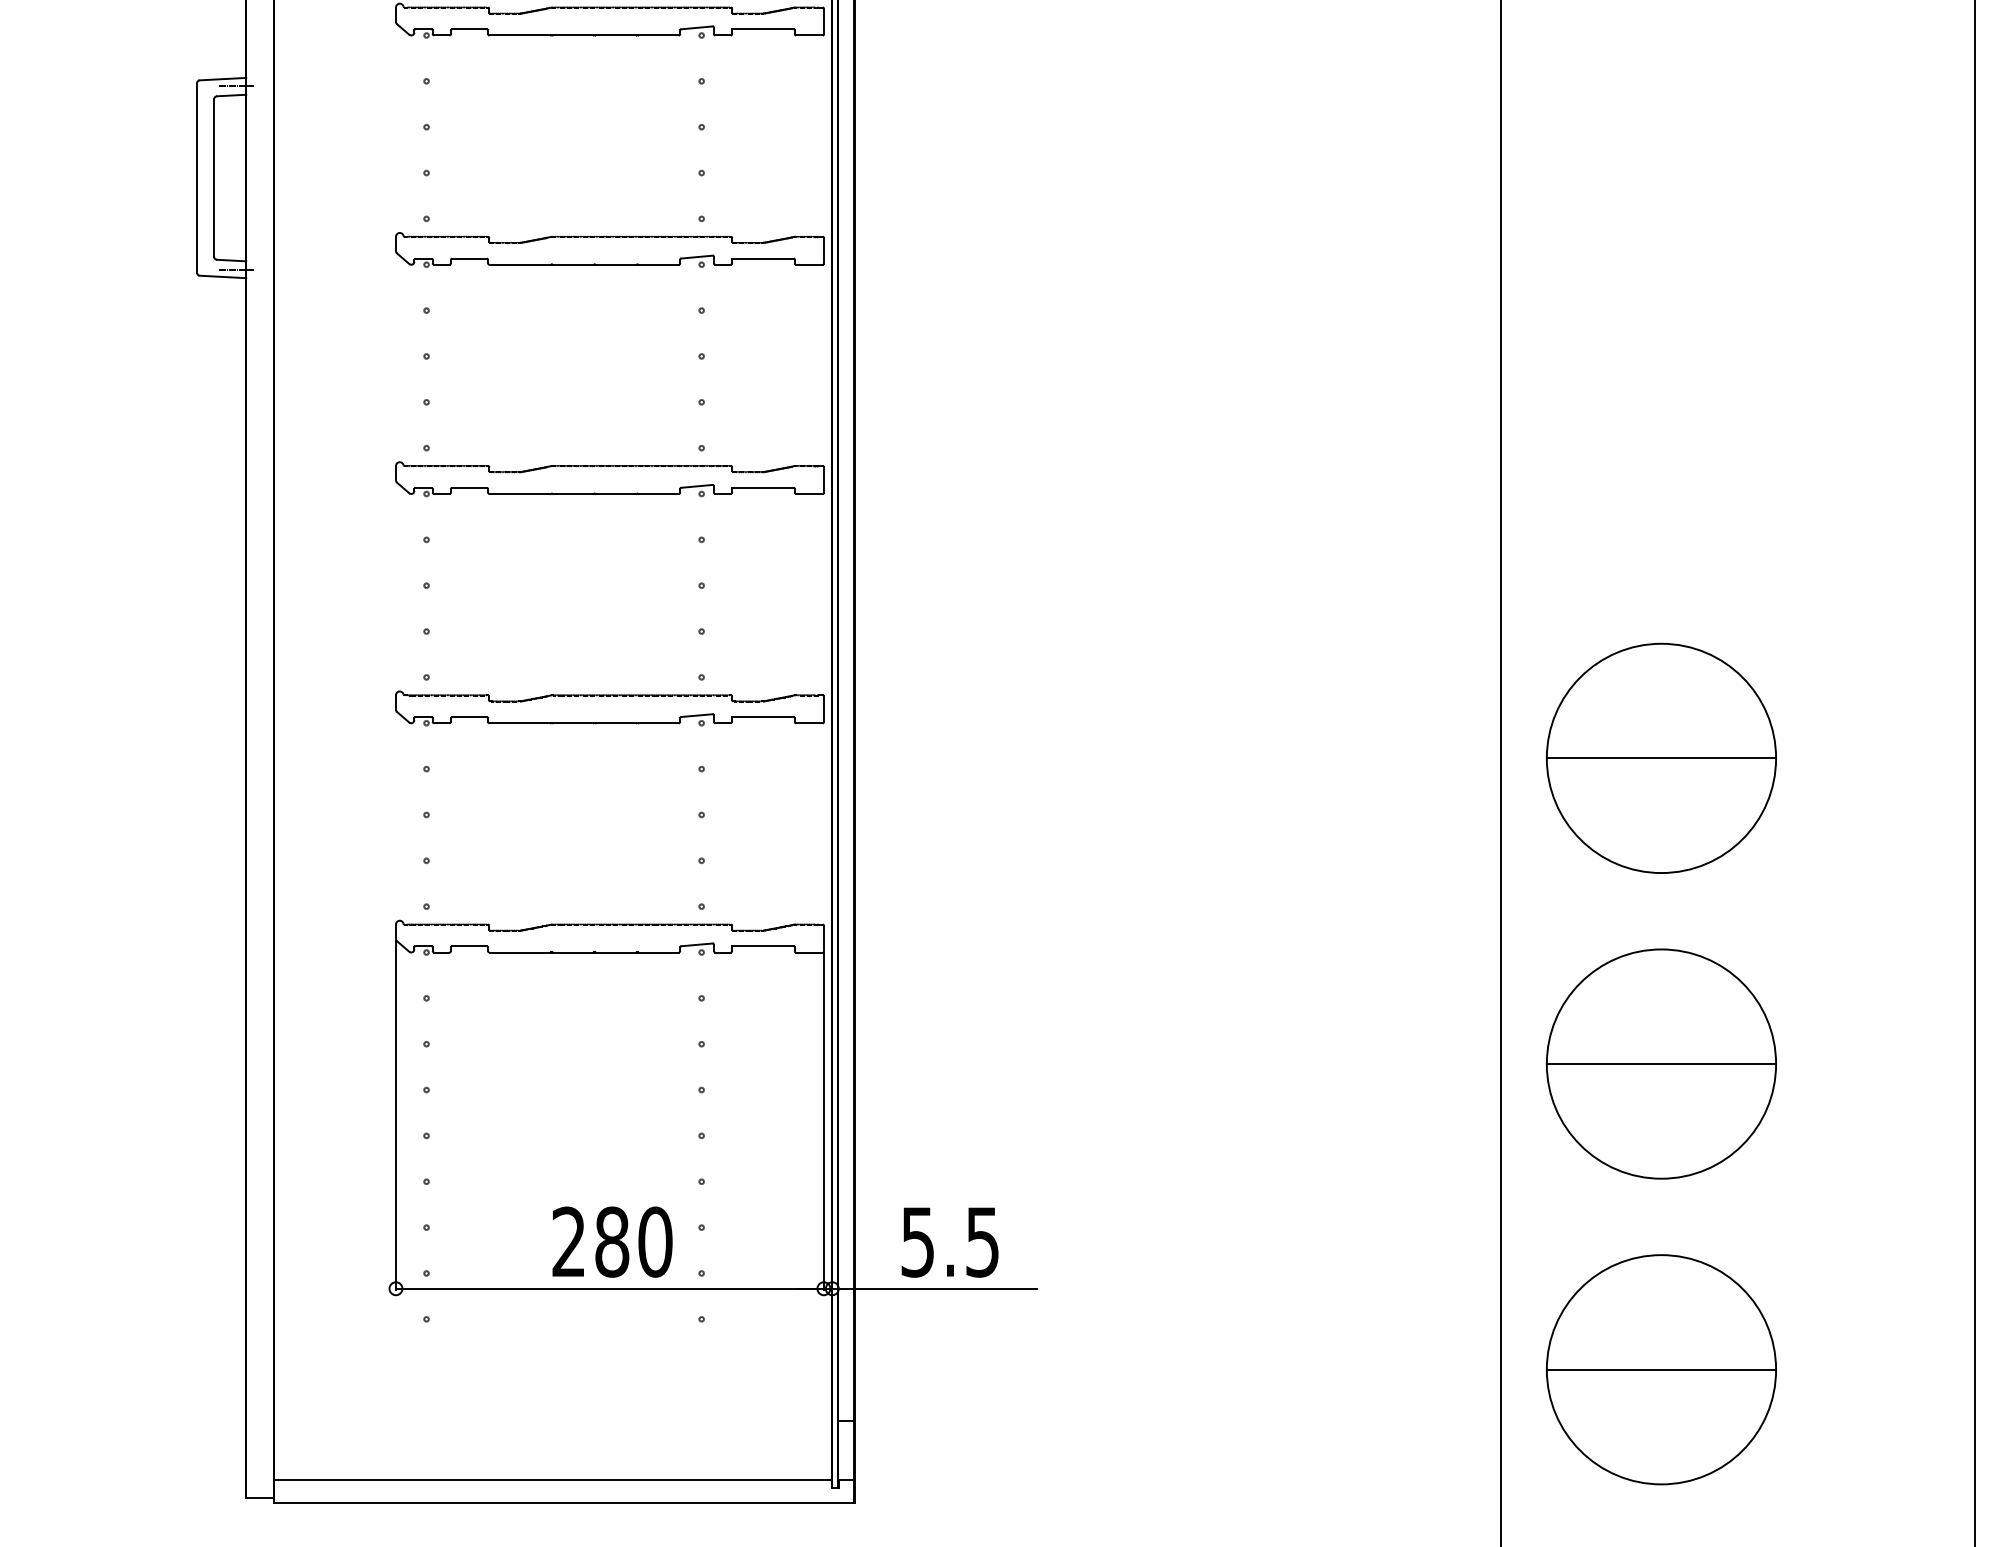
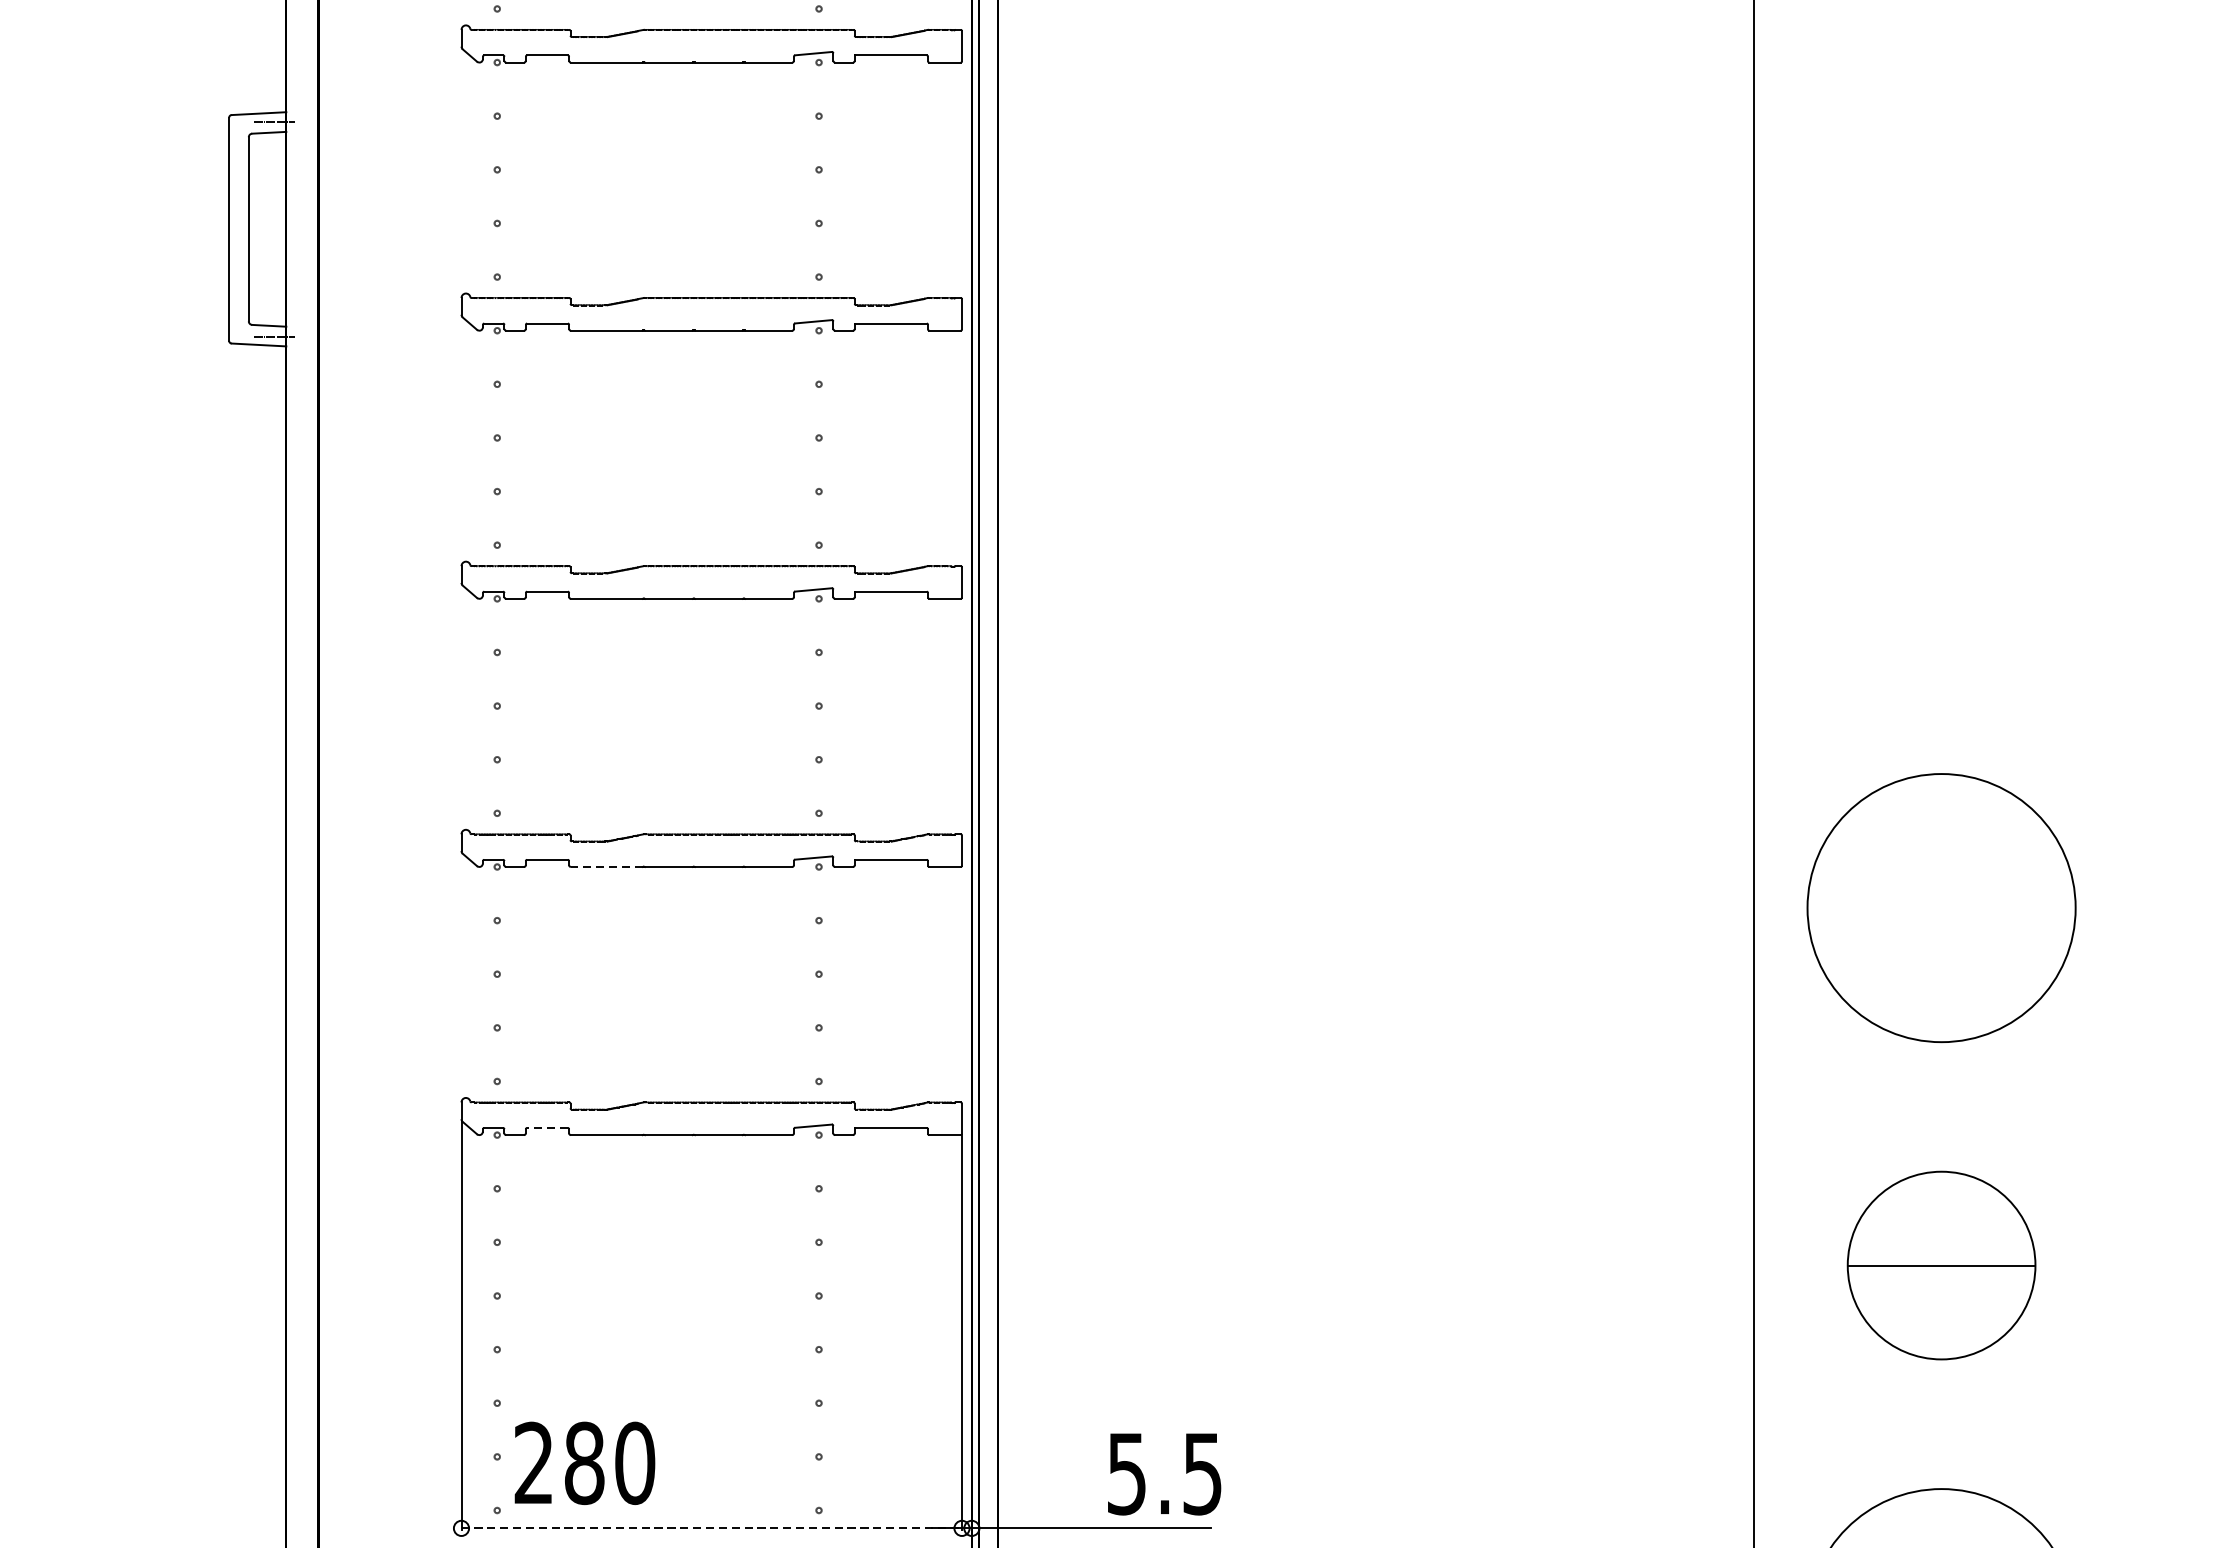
line: (520, 723) -> (607, 867), solid -> dashed
line: (1661, 758) -> (1941, 908), removed
line: (469, 946) -> (547, 1128), solid -> dashed
part: (1661, 1063) -> (1941, 1264), size x0.7
text: (612, 1241) -> (584, 1462), moved
text: (949, 1242) -> (1163, 1474), moved
line: (609, 1288) -> (711, 1528), solid -> dashed

